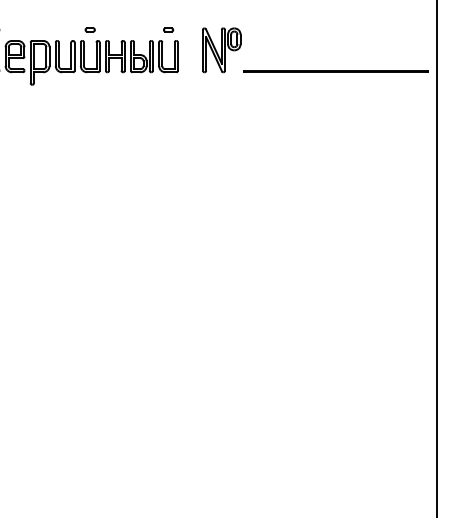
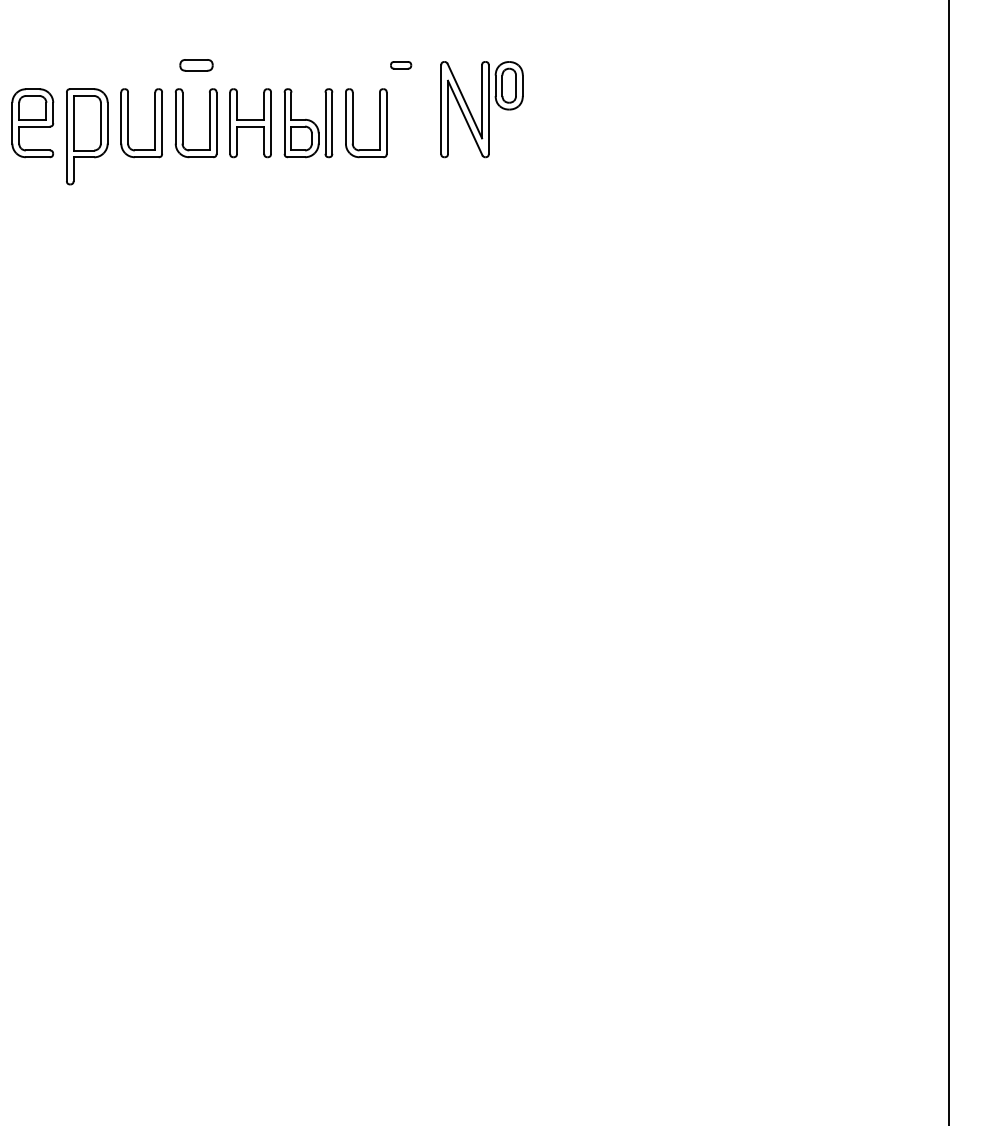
part: (89, 29) -> (194, 64), size x1.6
part: (168, 29) -> (400, 64), moved
line: (335, 71) -> (729, 155), removed

